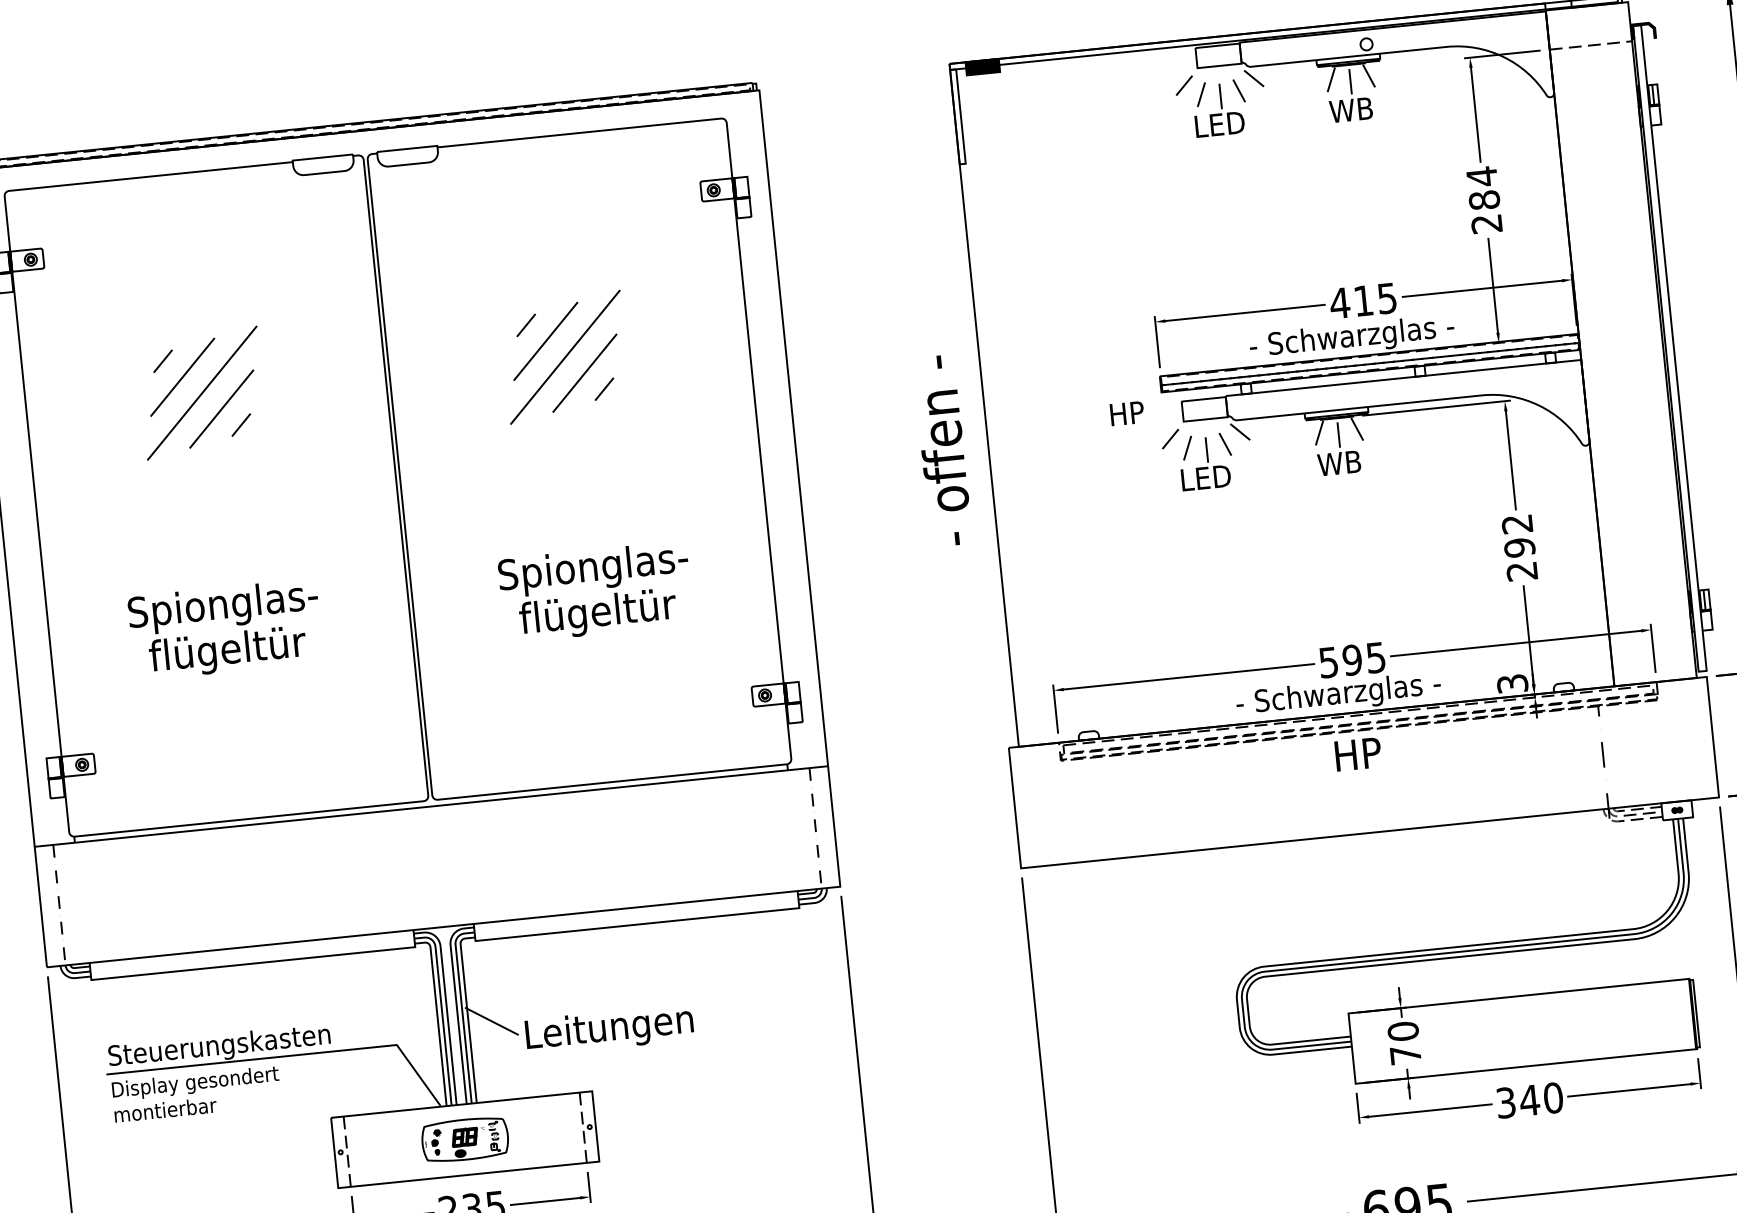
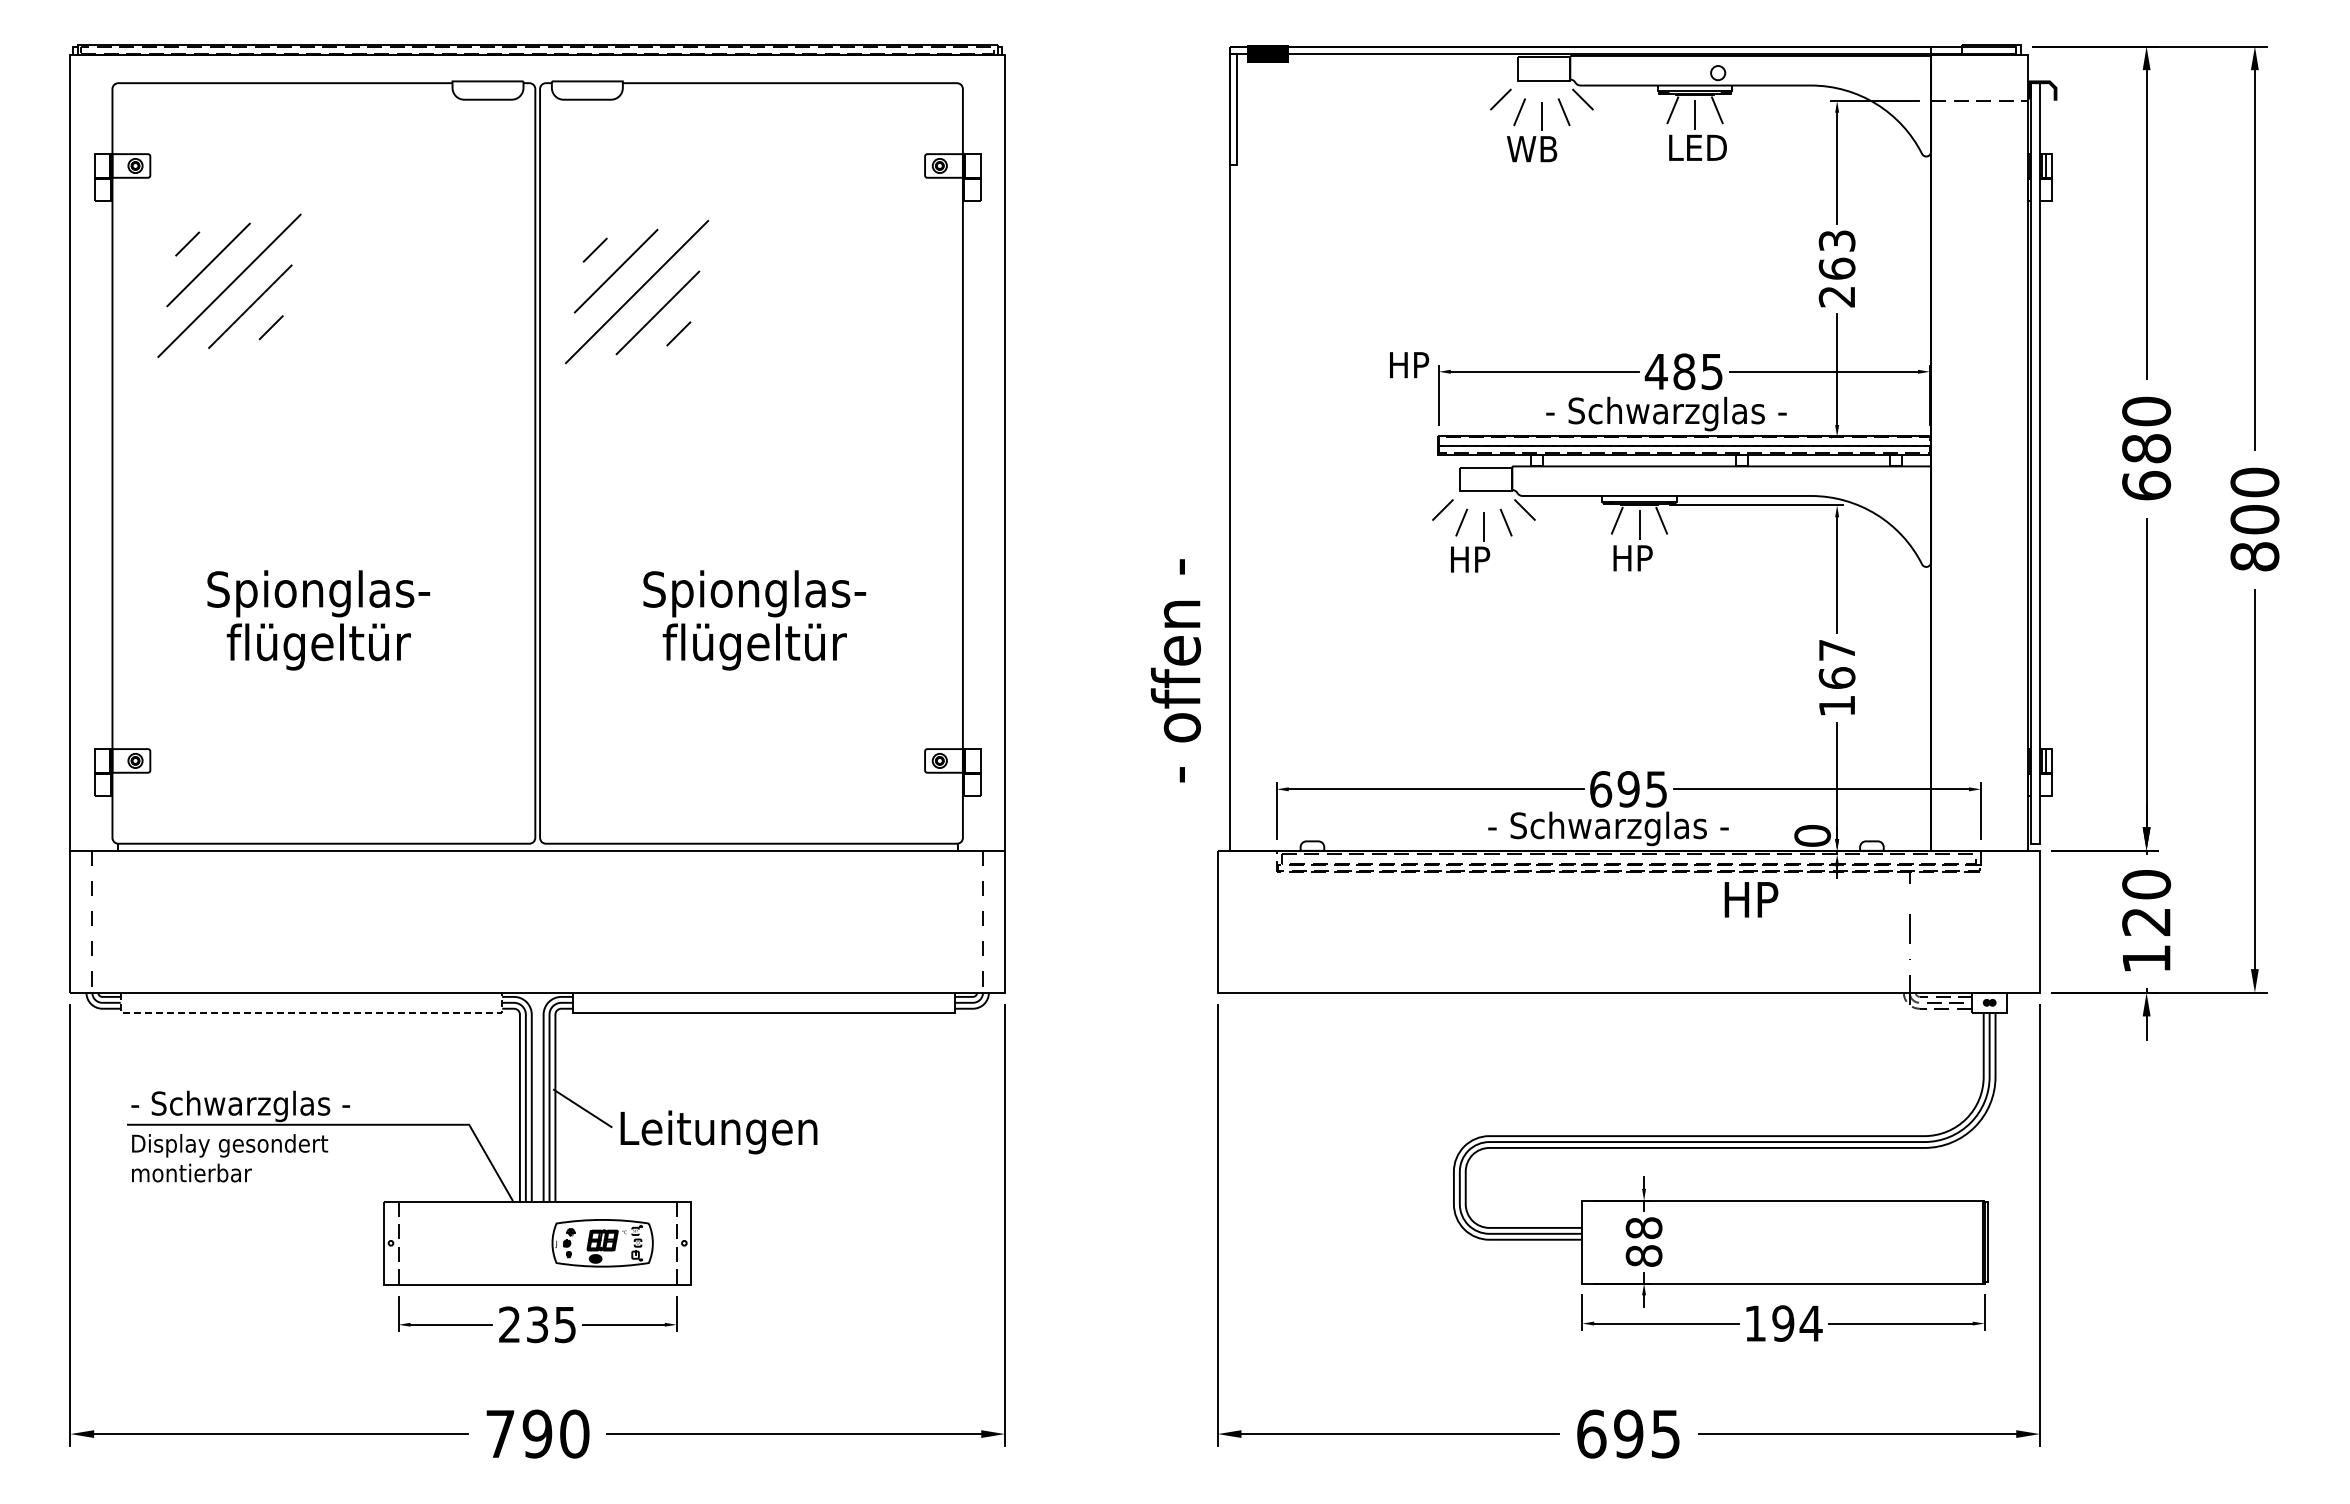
text: (1354, 109) -> (1696, 147), WB -> LED
text: (1218, 124) -> (1536, 149), LED -> WB
text: (1482, 188) -> (1836, 254), 284 -> 263
text: (1363, 300) -> (1684, 371), 415 -> 485
part: (565, 356) -> (637, 291), moved
part: (202, 392) -> (229, 285), moved
text: (1127, 413) -> (1409, 365), moved
text: (942, 450) -> (1175, 670), moved
text: (1339, 463) -> (1636, 558), WB -> HP
text: (1207, 477) -> (1481, 559), LED -> HP
text: (1519, 548) -> (1836, 678), 292 -> 167
text: (1329, 662) -> (1601, 789), 595 -> 695
text: (1512, 683) -> (1812, 835), 3 -> 0
text: (1358, 754) -> (1751, 899), moved
line: (253, 963) -> (311, 1012), solid -> dashed
text: (1403, 1042) -> (1643, 1241), 70 -> 88
text: (218, 1047) -> (261, 1106), Steuerungskasten -> - Schwarzglas -
text: (1529, 1100) -> (1783, 1323), 340 -> 194
part: (465, 1139) -> (602, 1243), moved

